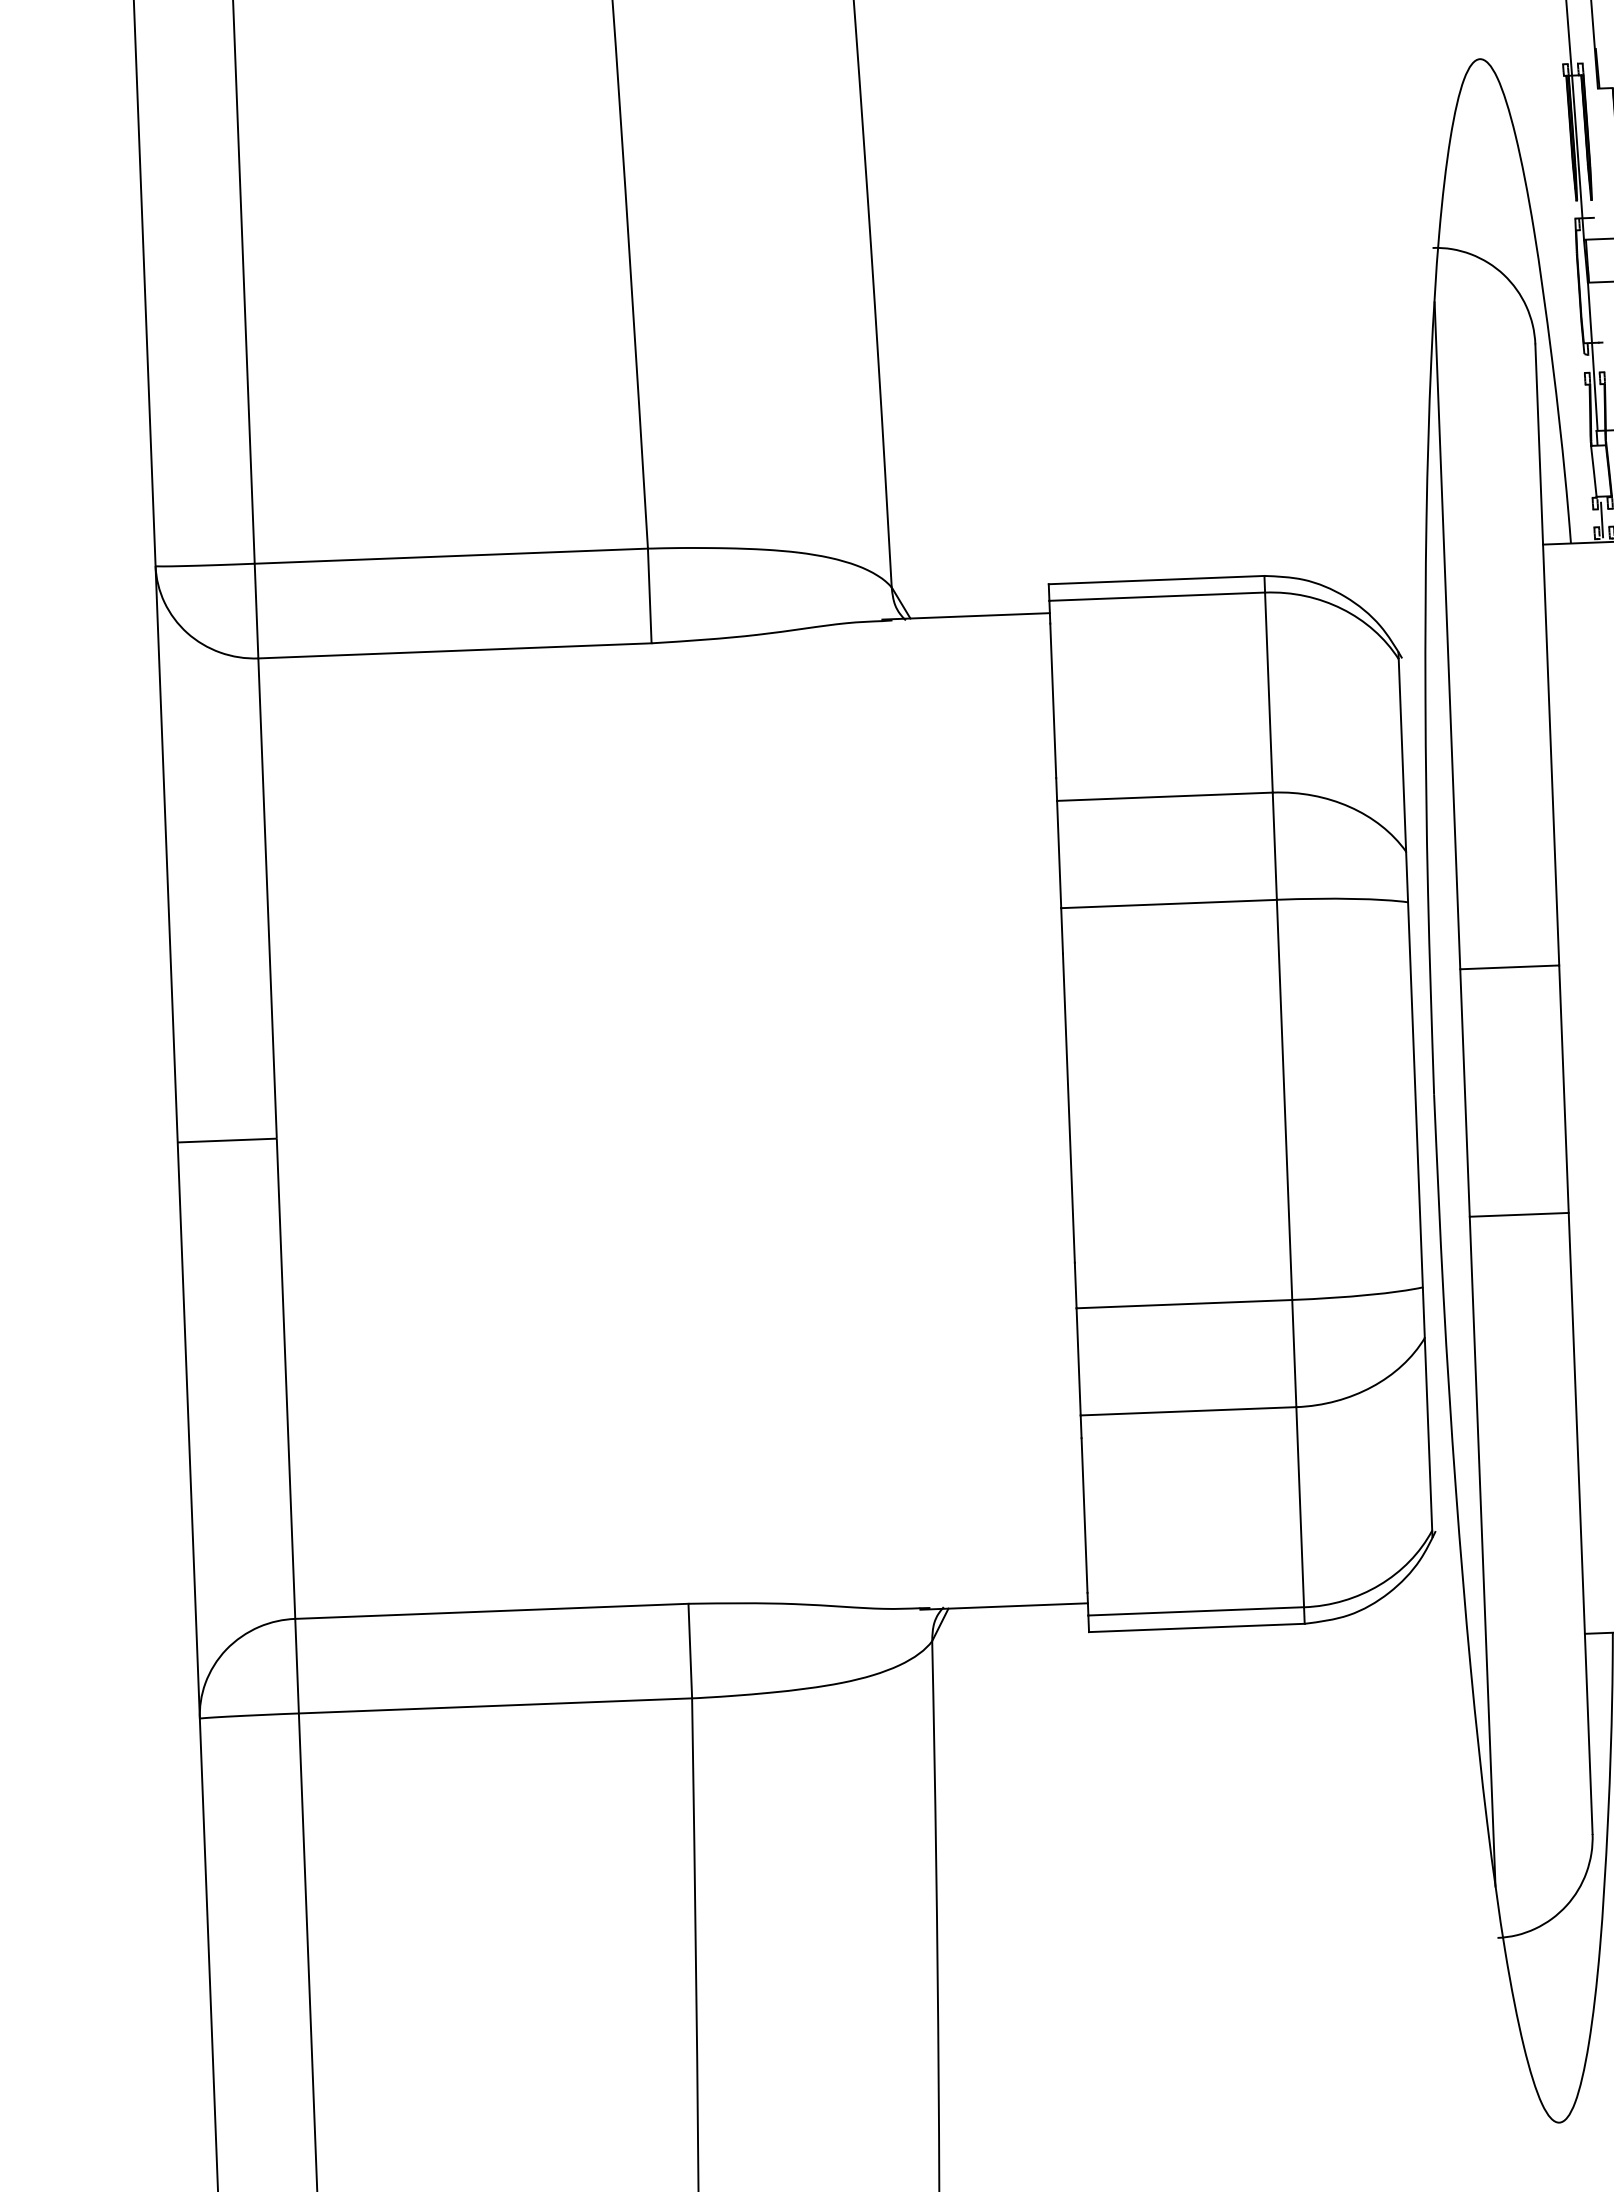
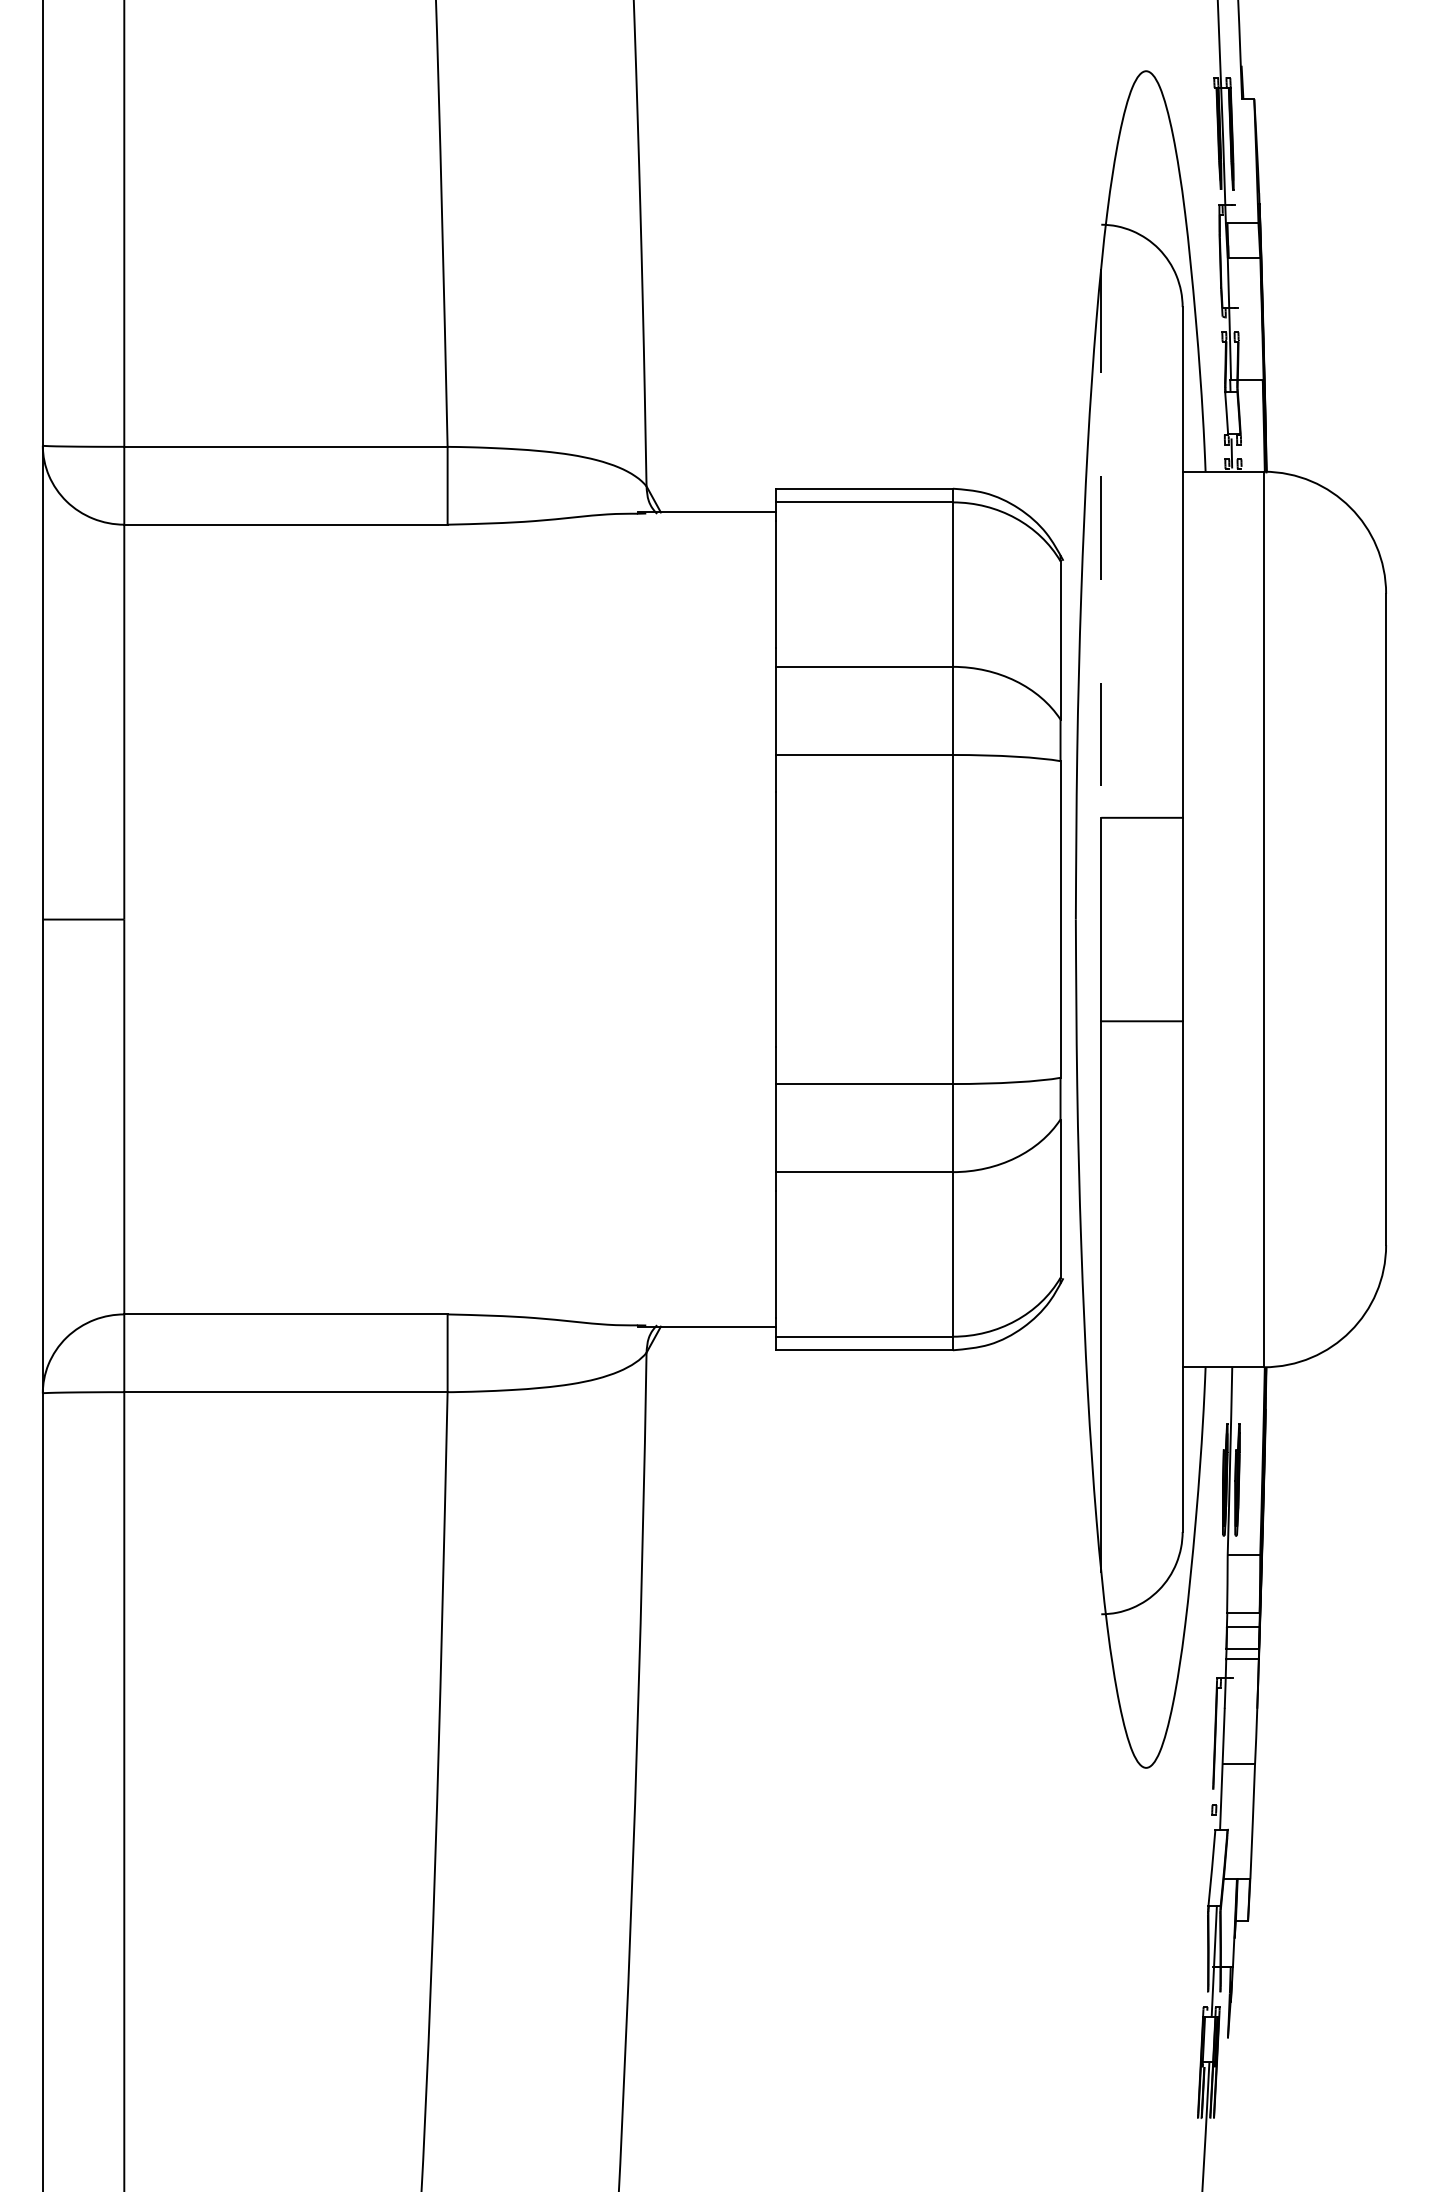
line: (1447, 636) -> (1101, 544), solid -> dashed

